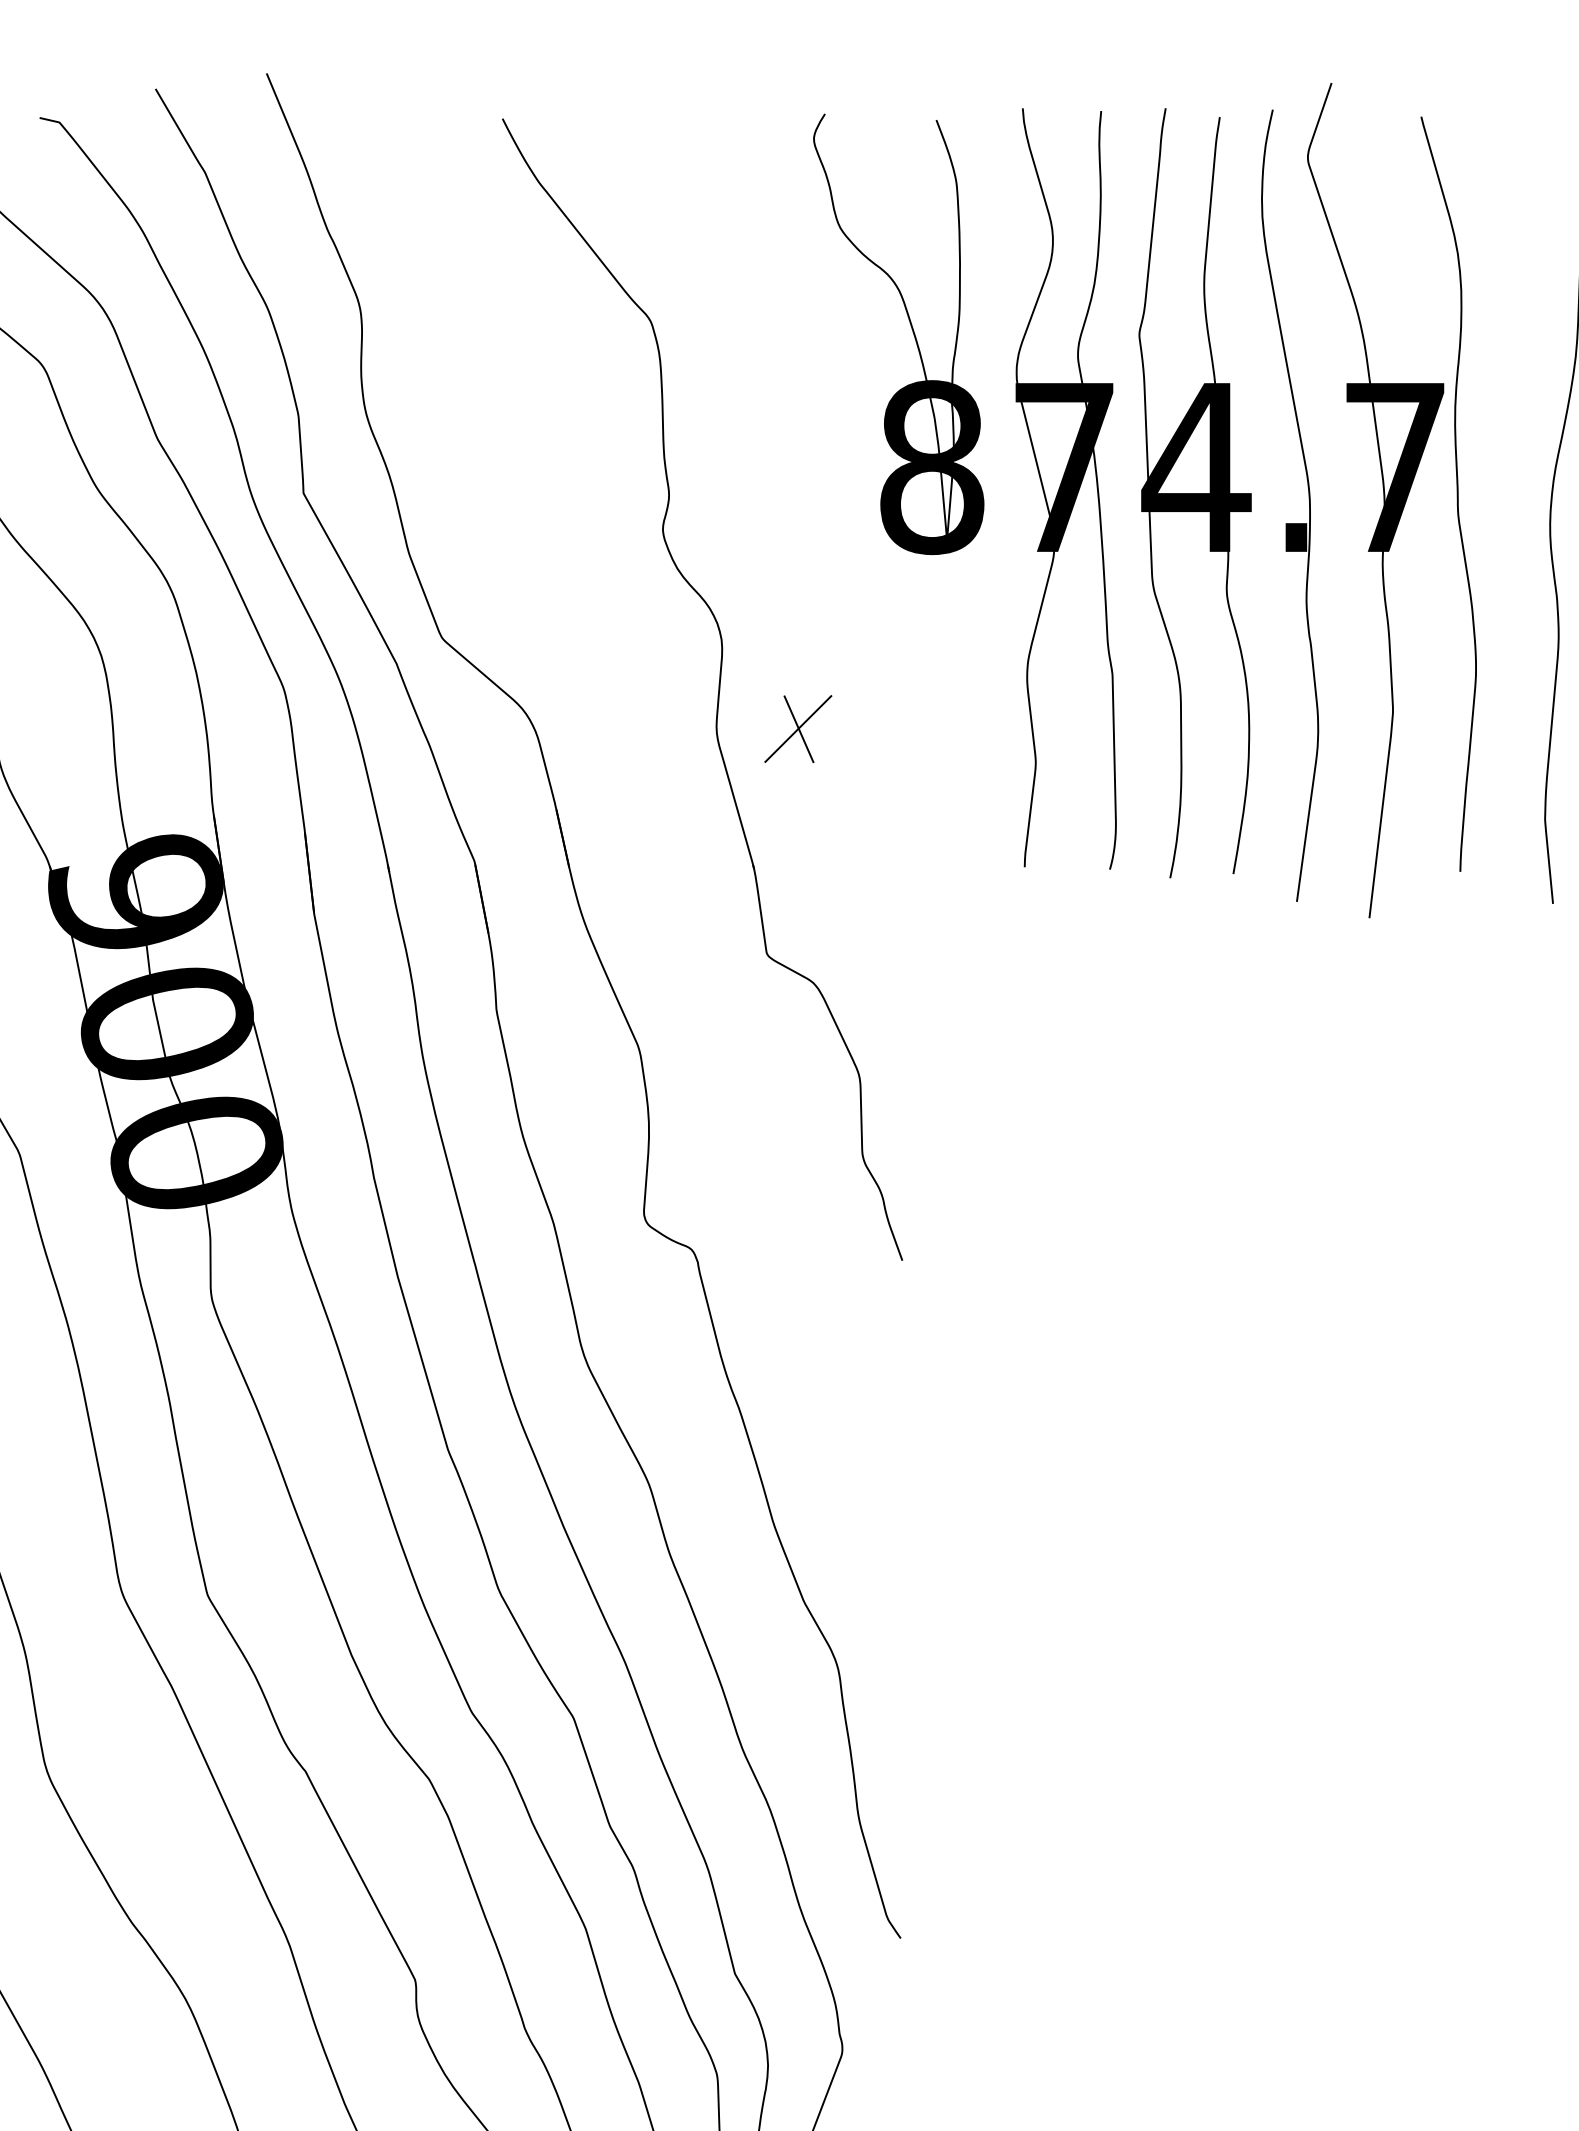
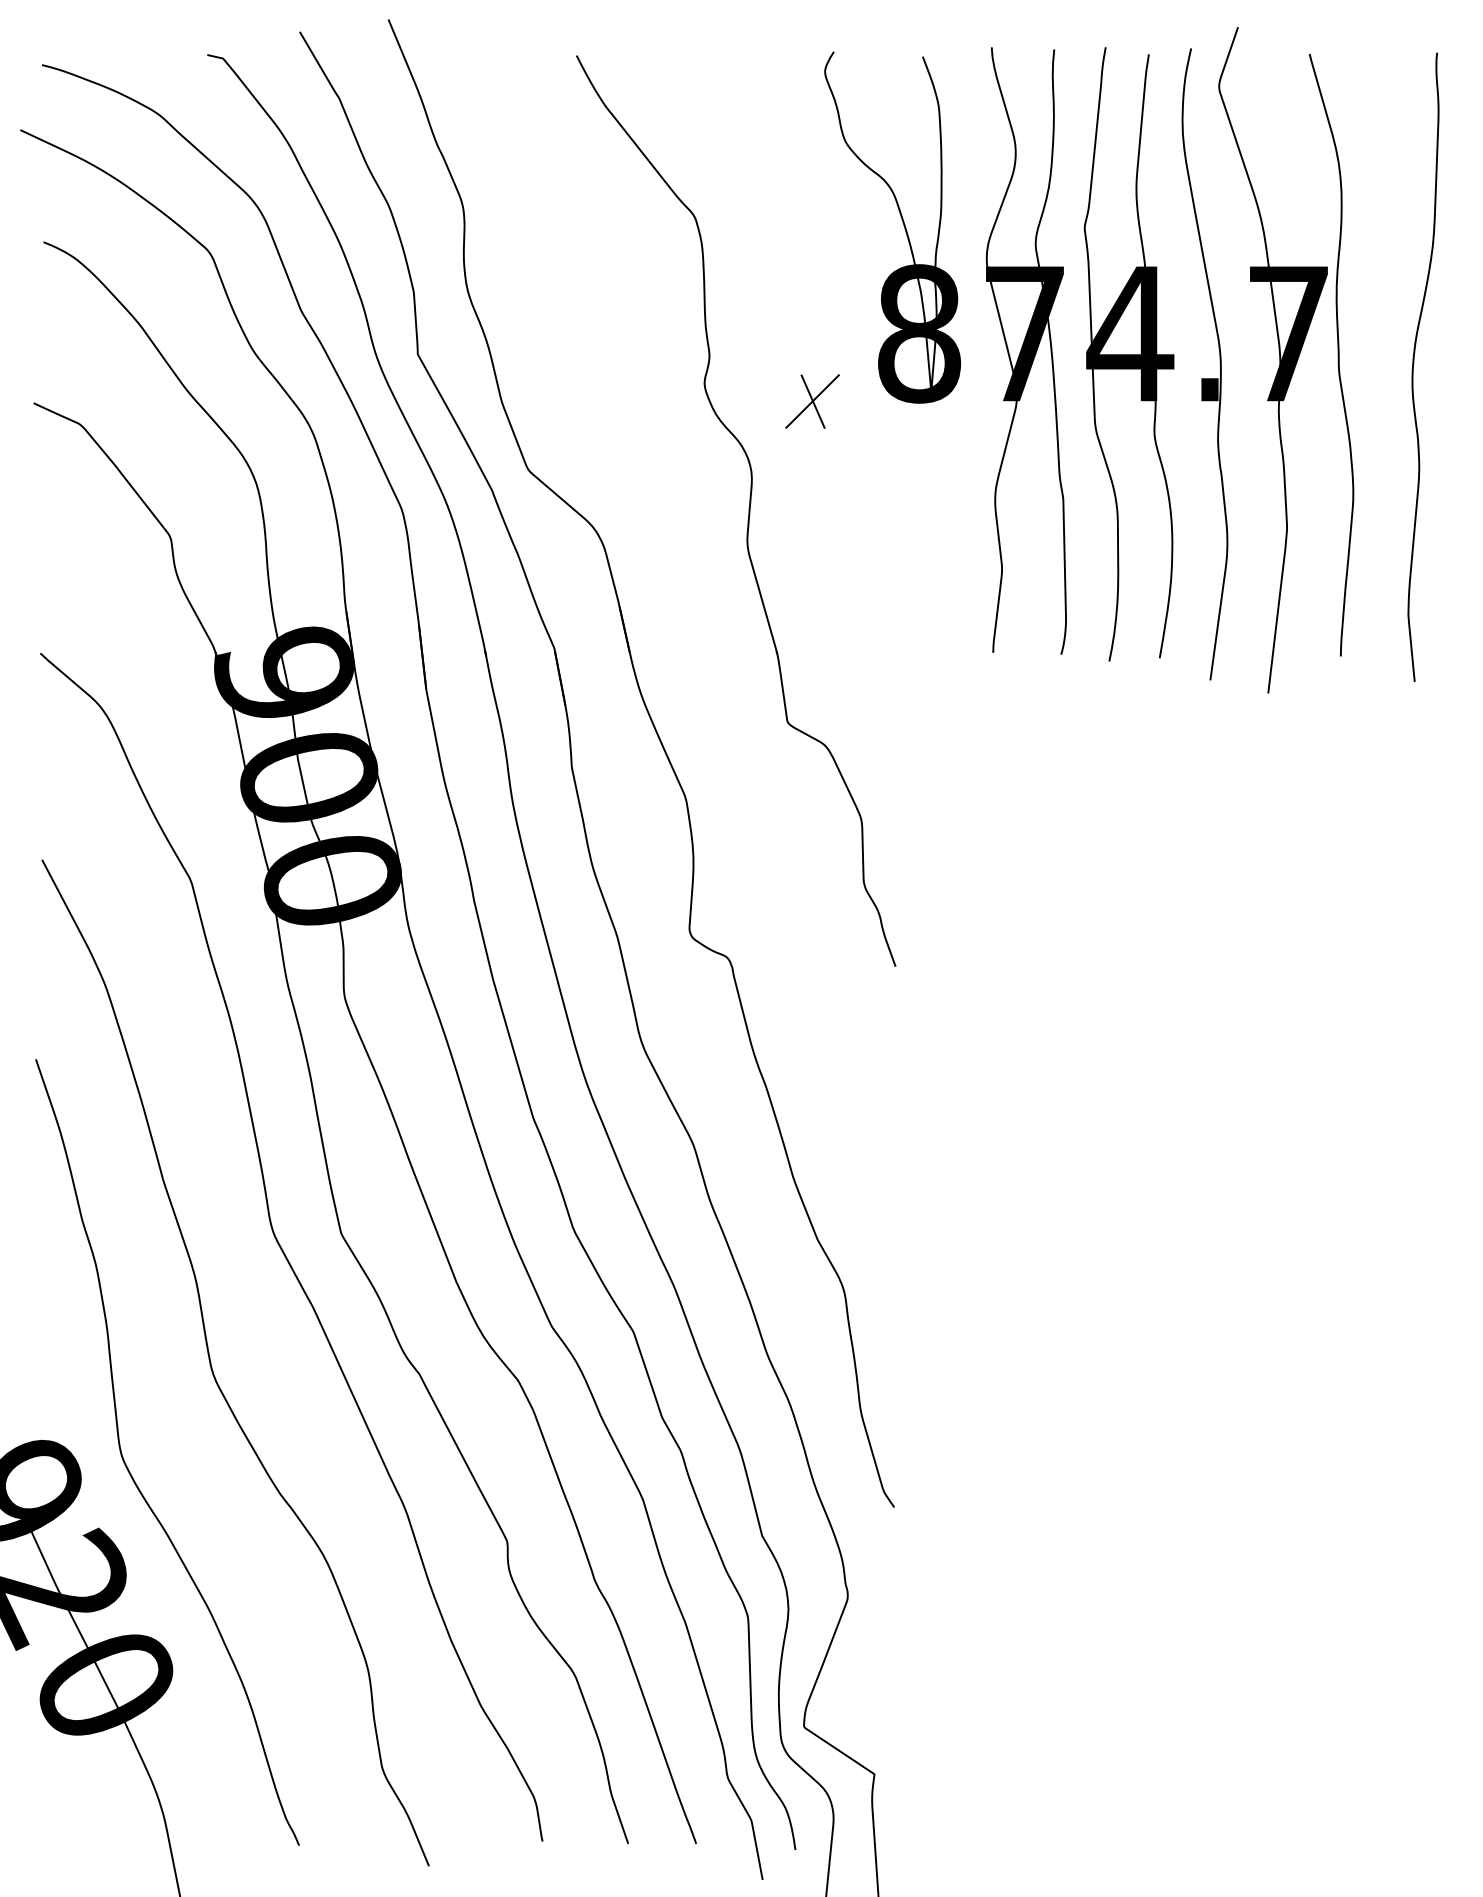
part: (798, 728) -> (812, 401), moved

